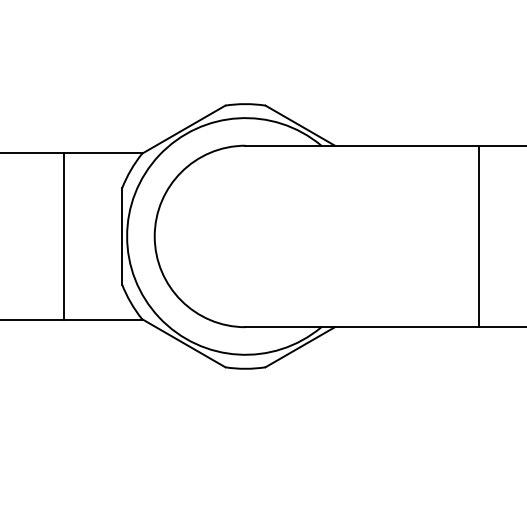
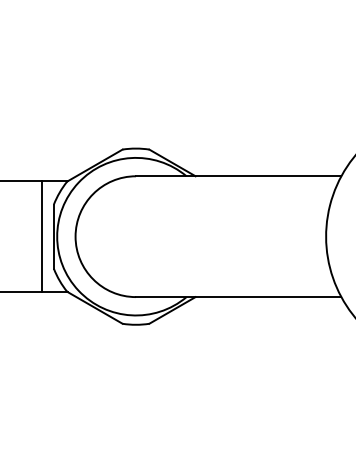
line: (64, 236) -> (42, 236), moved
line: (479, 236) -> (291, 236), removed

